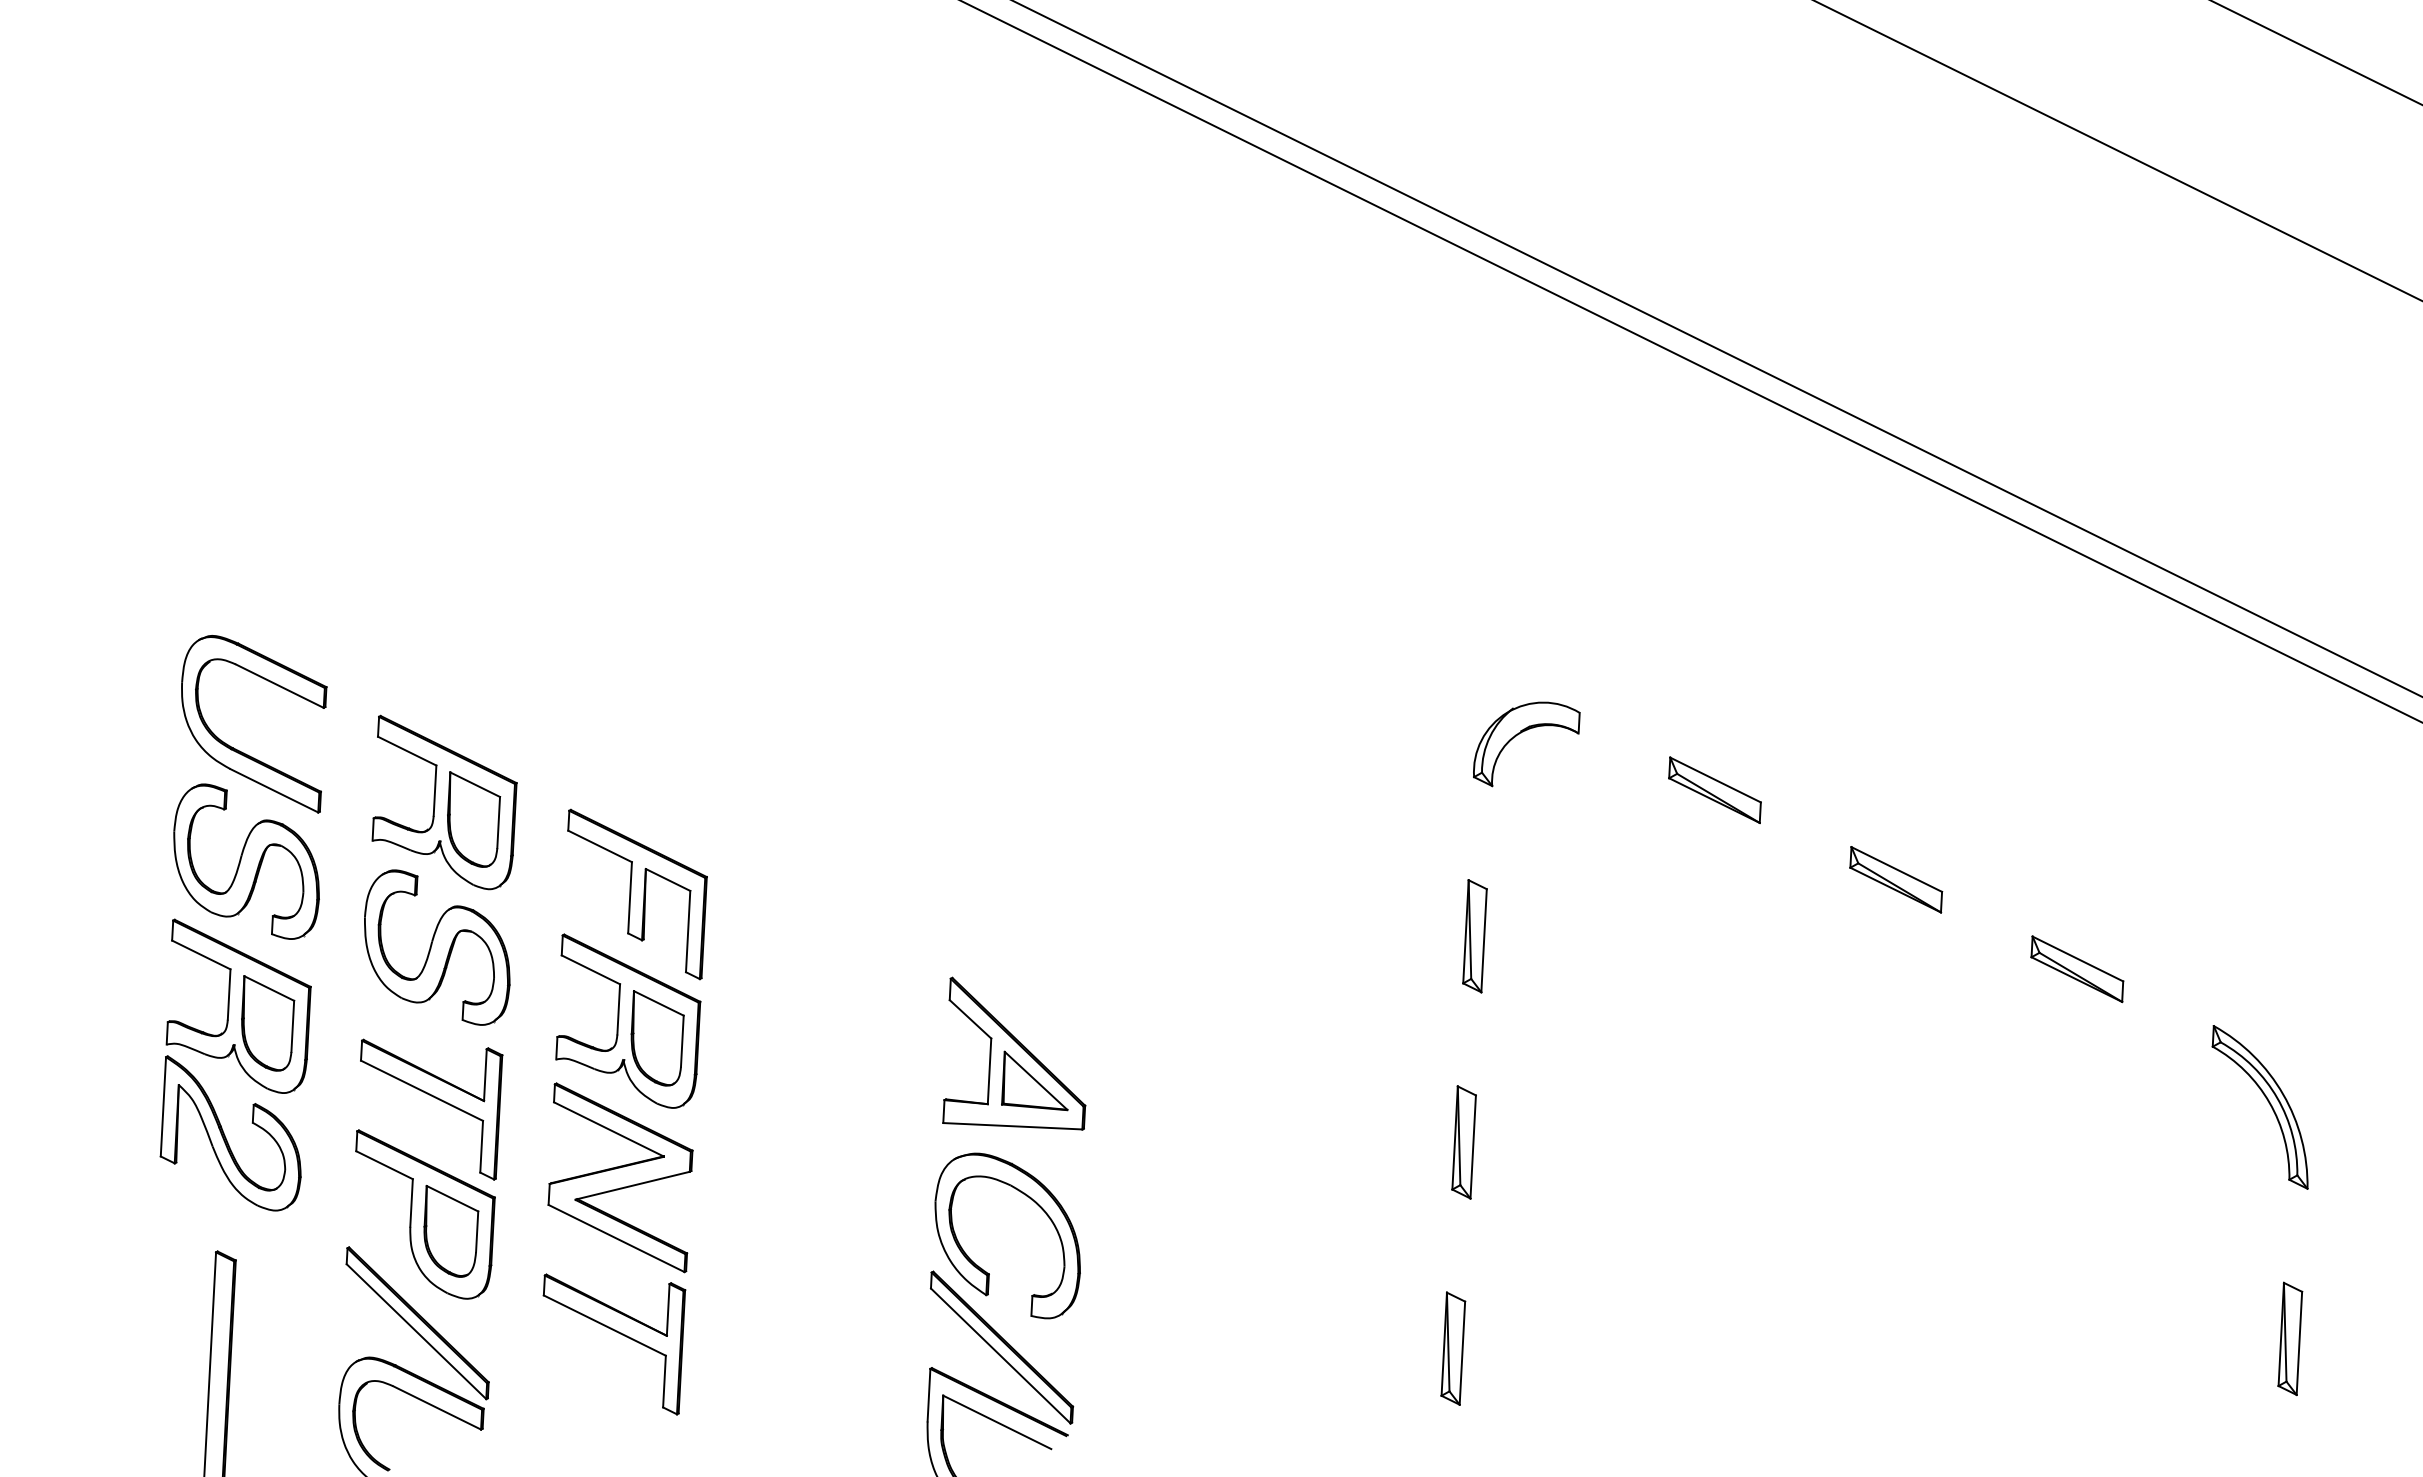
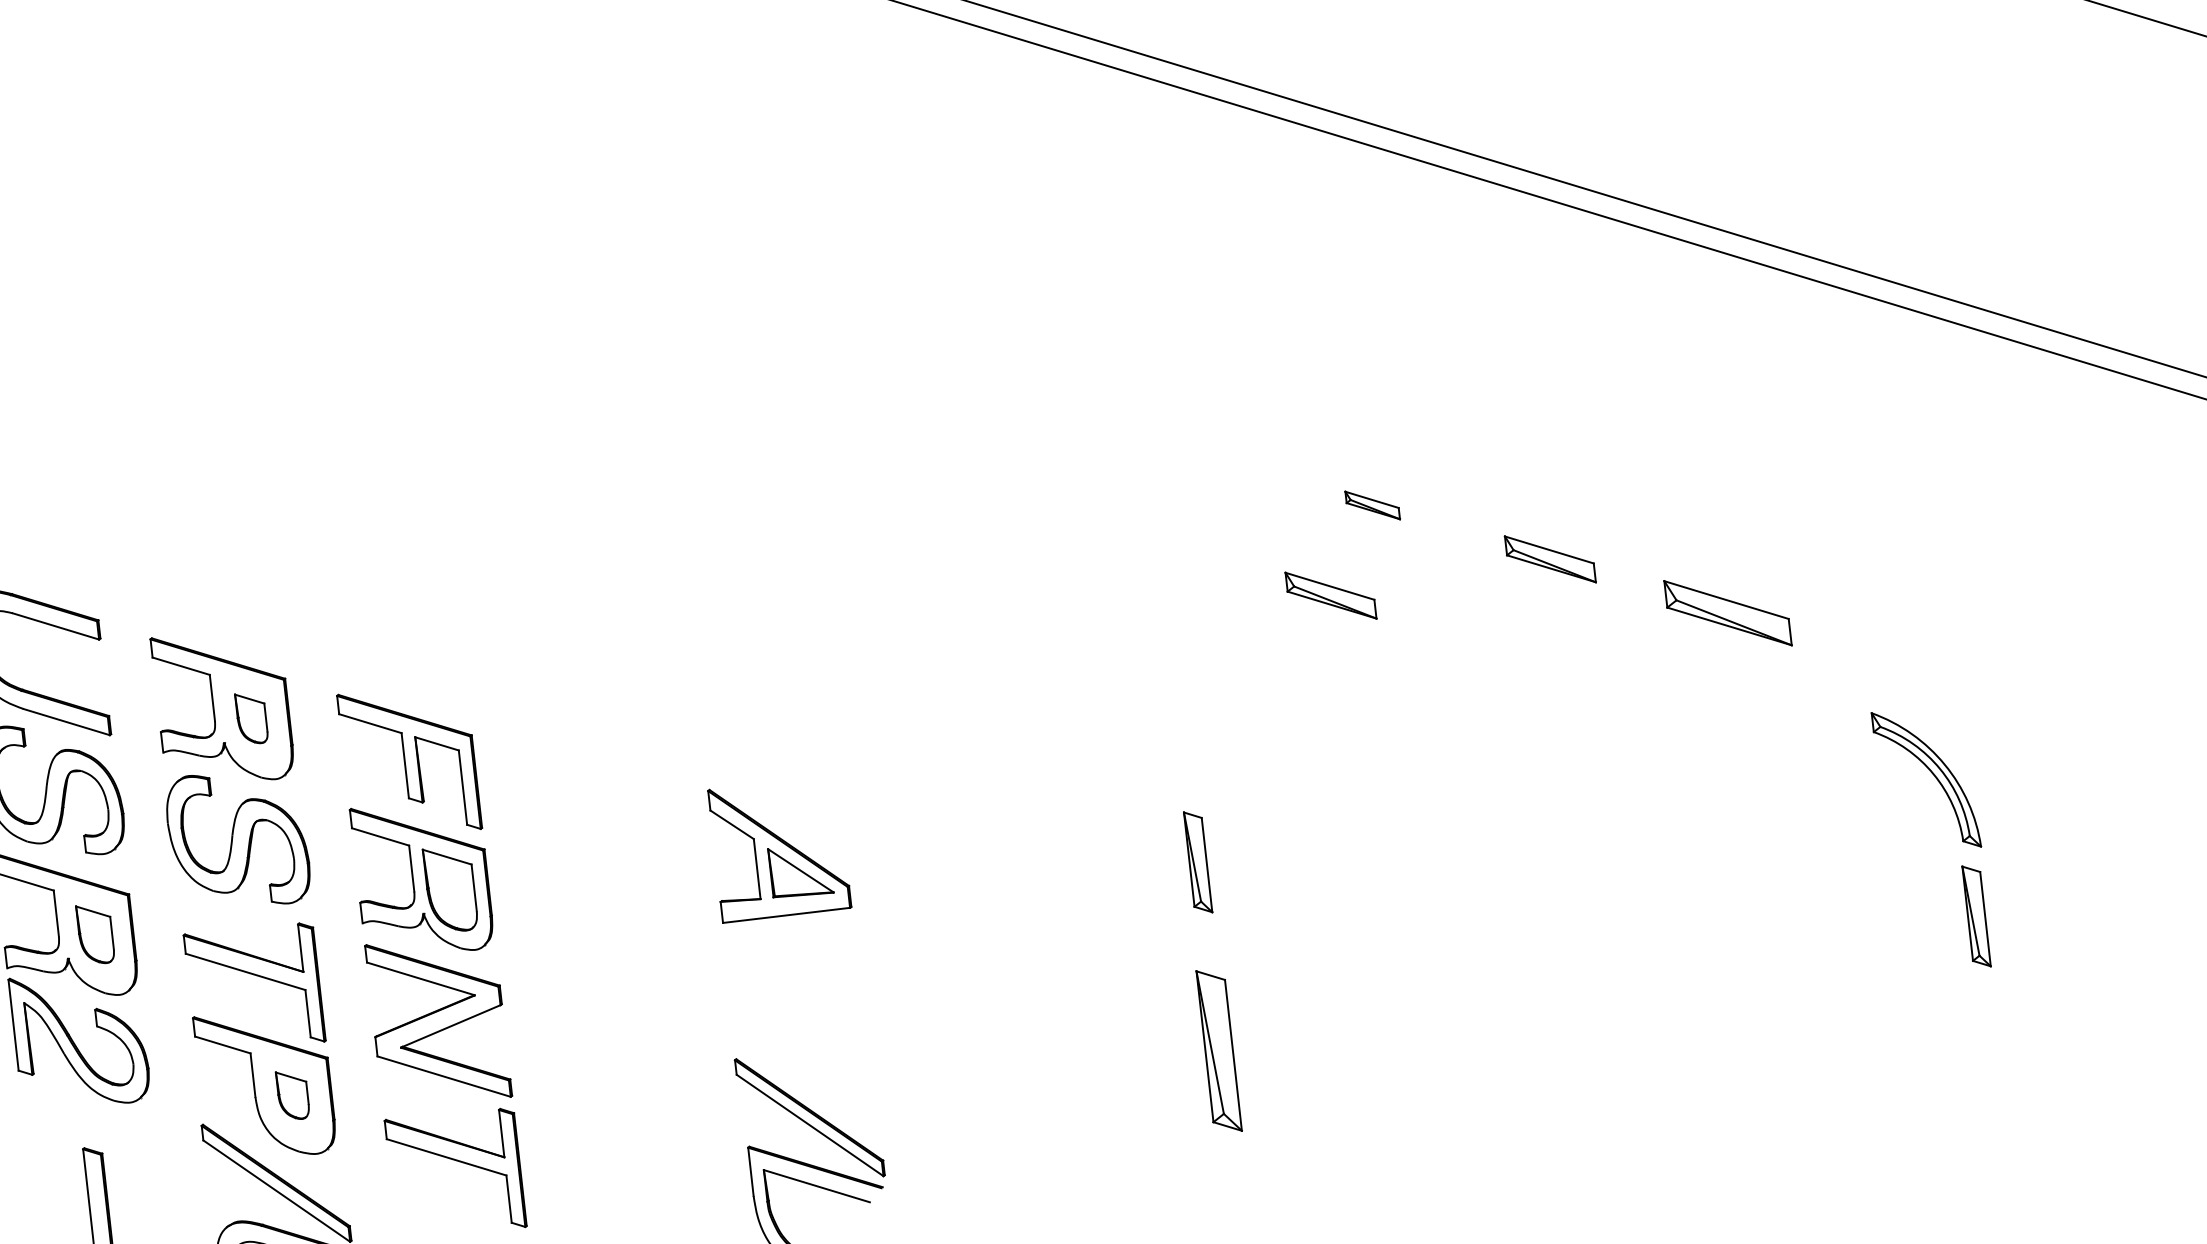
part: (1521, 733) -> (1188, 483), removed
part: (1714, 790) -> (1372, 505), size x0.6
part: (474, 819) -> (252, 718), size x0.6
part: (1654, 879) -> (1331, 595), added
part: (1474, 936) -> (1176, 674), removed
part: (2077, 969) -> (1728, 613), size x1.4
part: (268, 1023) -> (96, 933), size x0.7
part: (2268, 1103) -> (1932, 775), moved
part: (451, 1231) -> (293, 1095), size x0.6
part: (985, 1270) -> (783, 1050), removed
part: (1453, 1348) -> (1219, 1050), size x1.6

